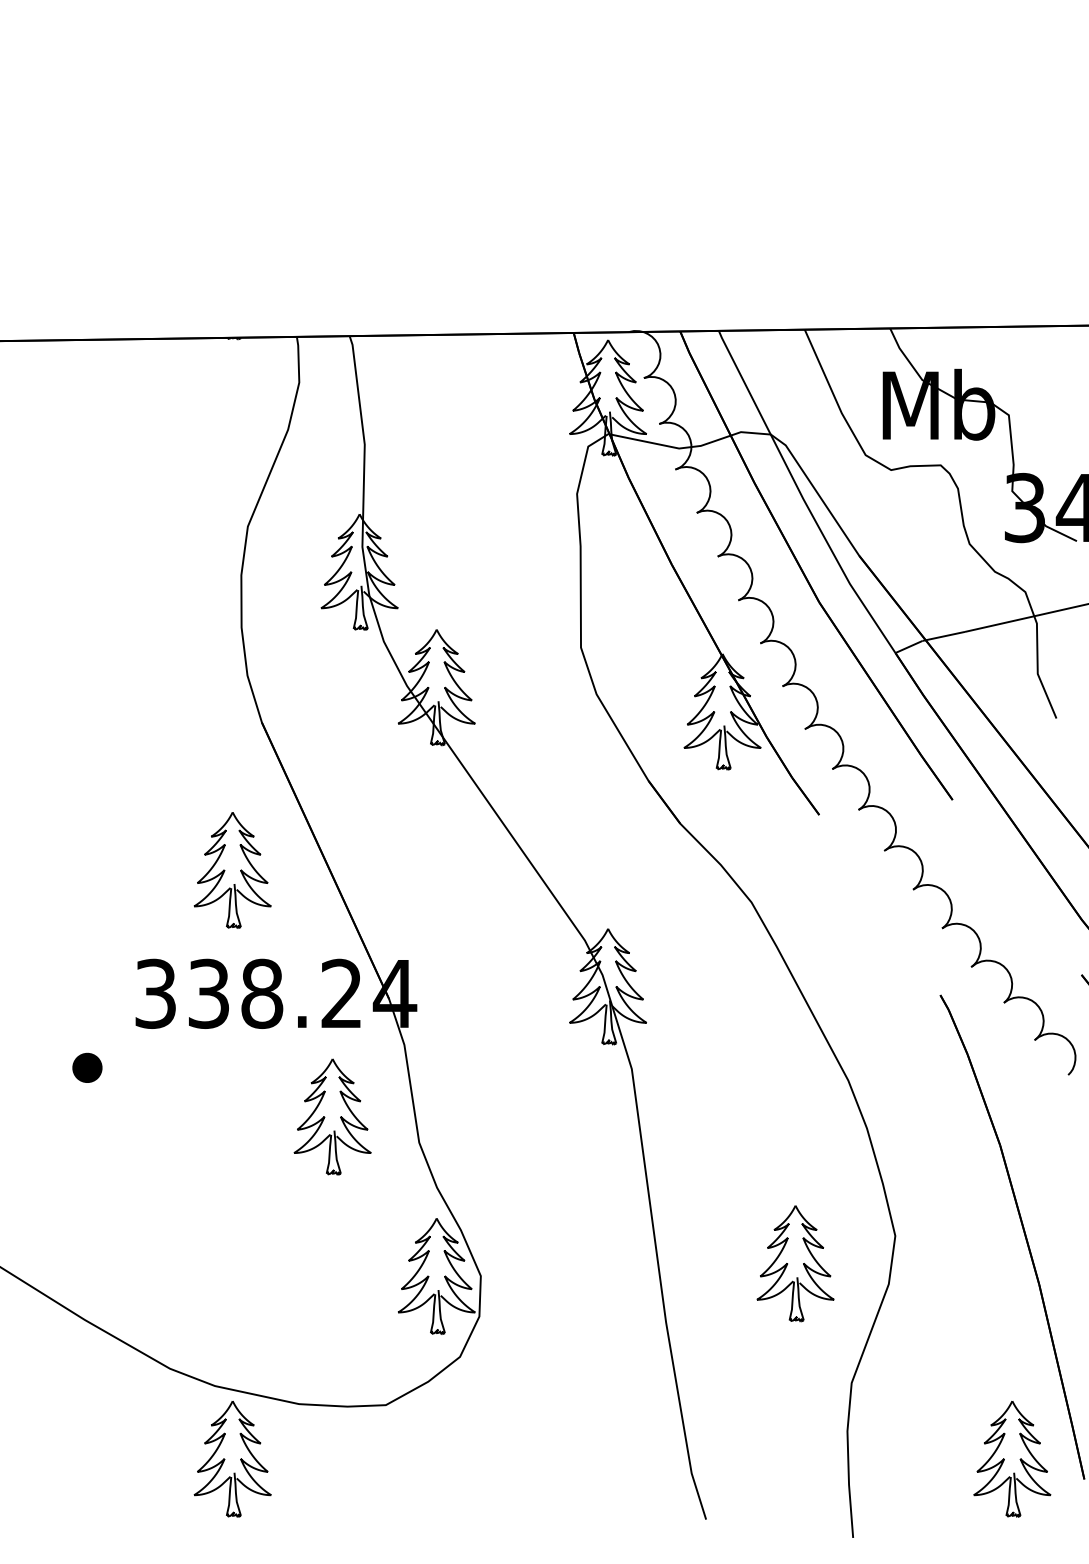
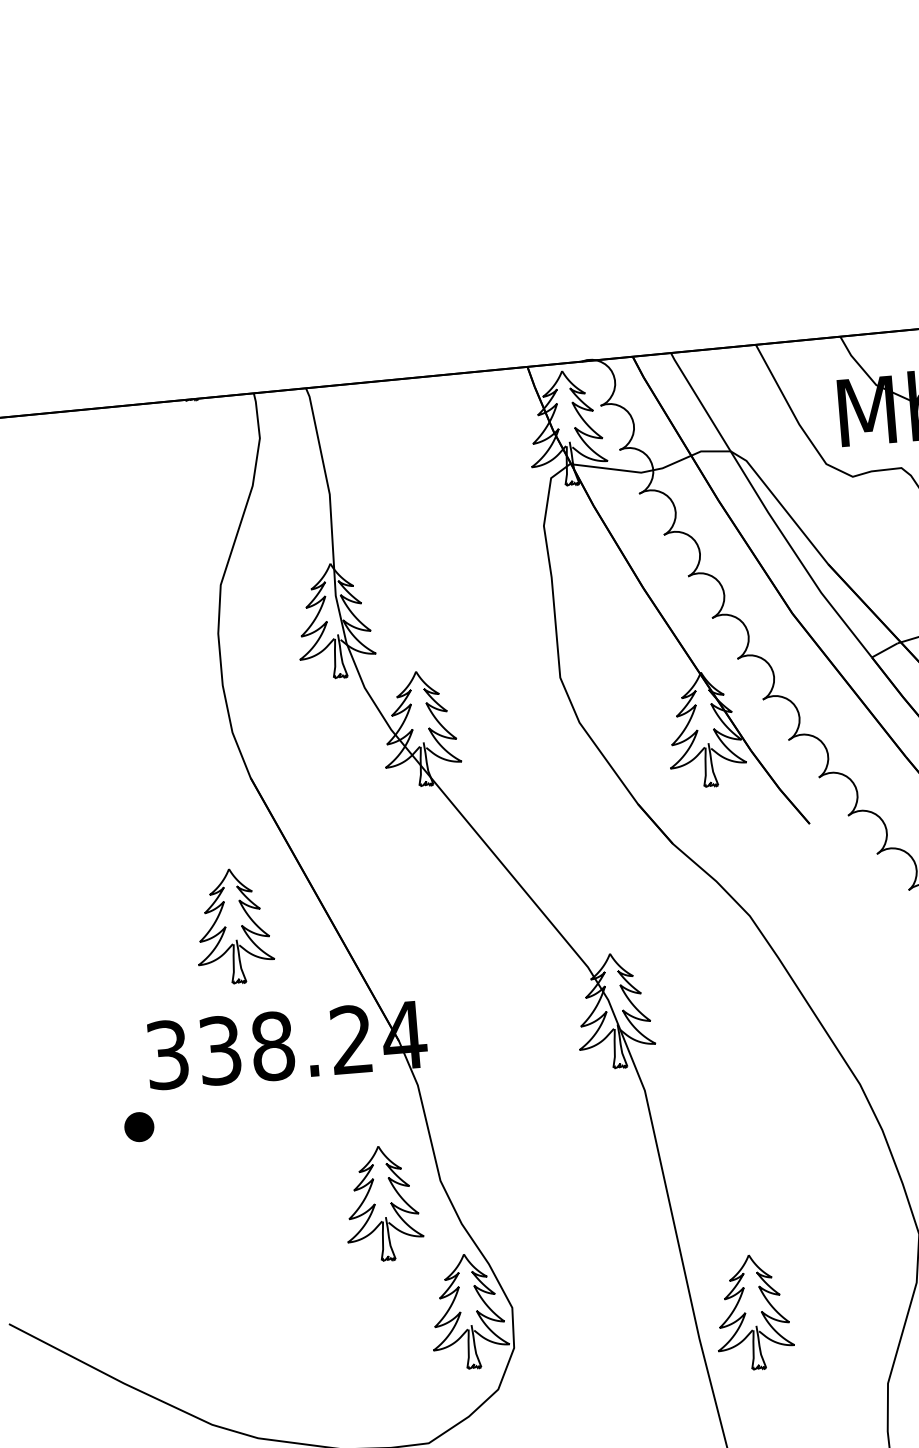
part: (87, 1067) -> (139, 1126), moved
part: (332, 1116) -> (382, 1203), moved
part: (795, 1263) -> (753, 1312), moved

